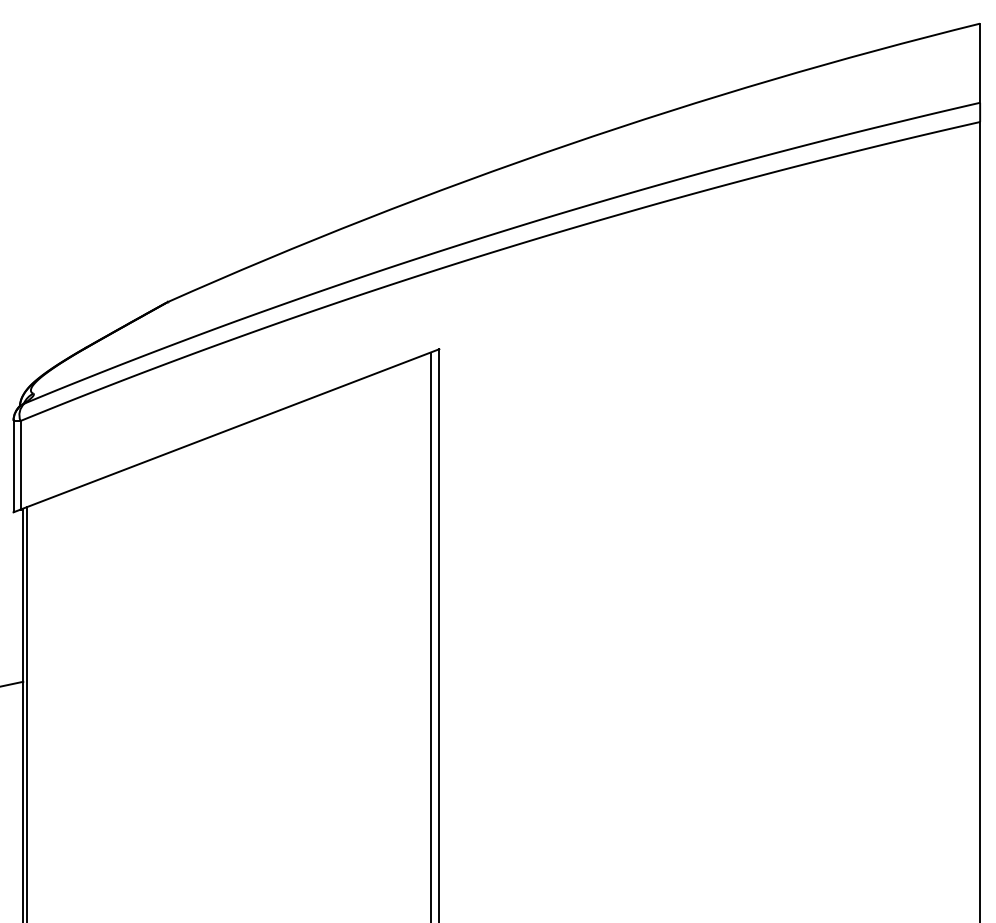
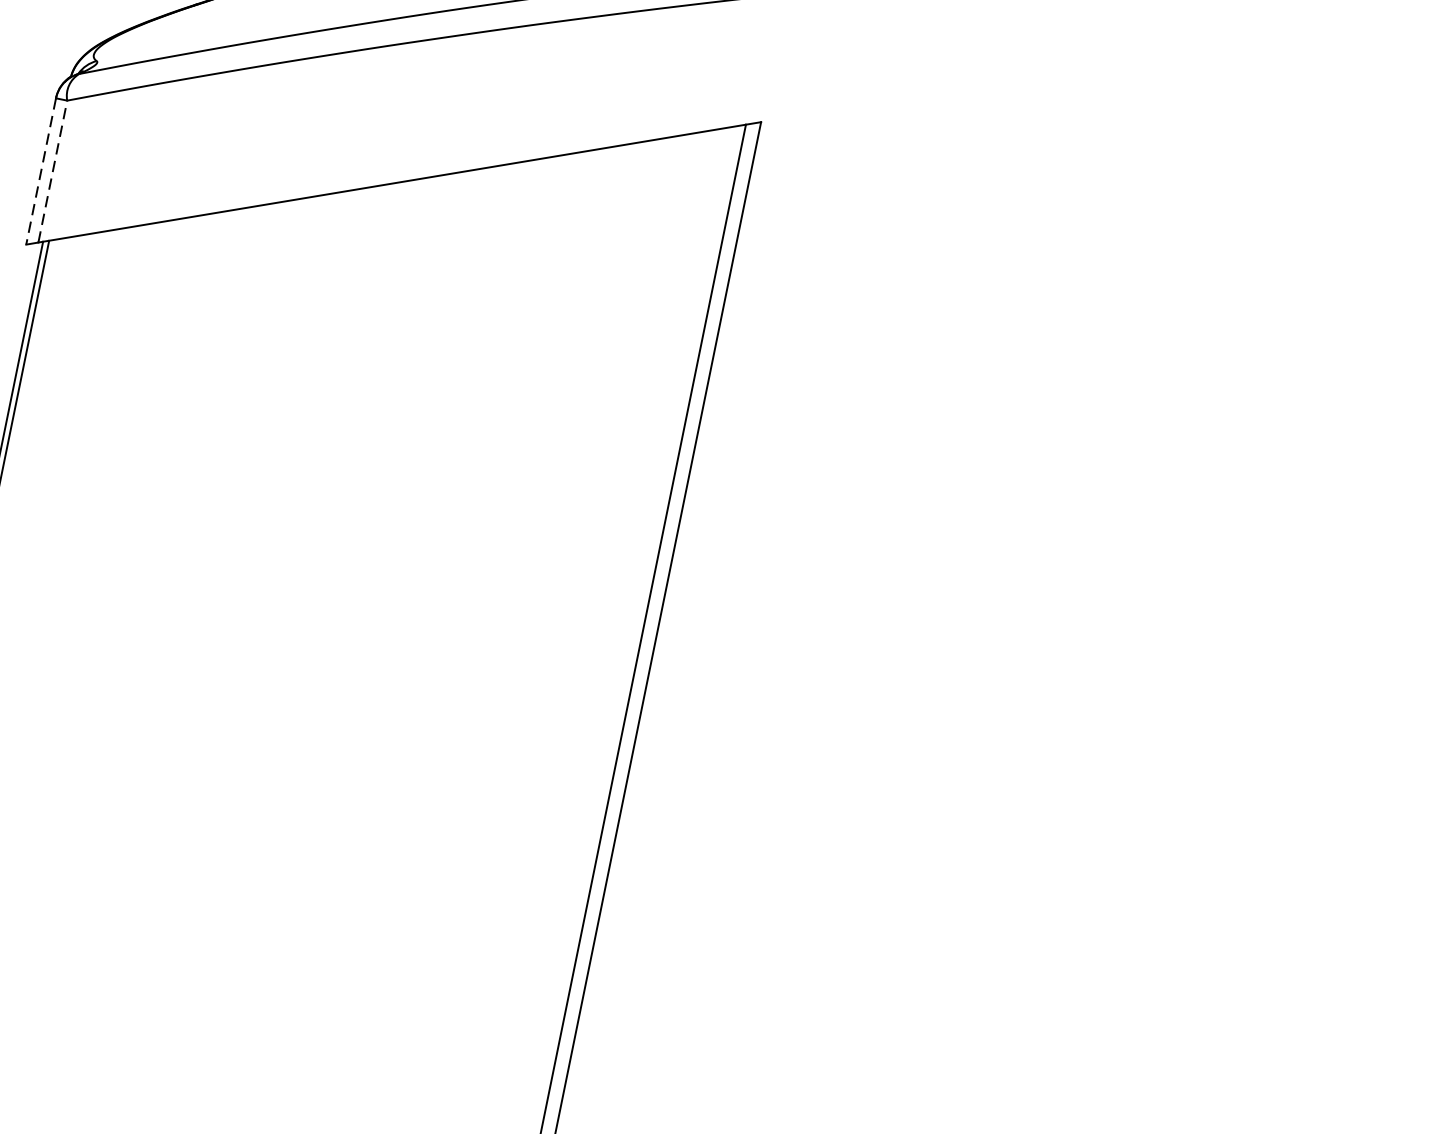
line: (20, 464) -> (52, 170), solid -> dashed
line: (13, 466) -> (41, 171), solid -> dashed

